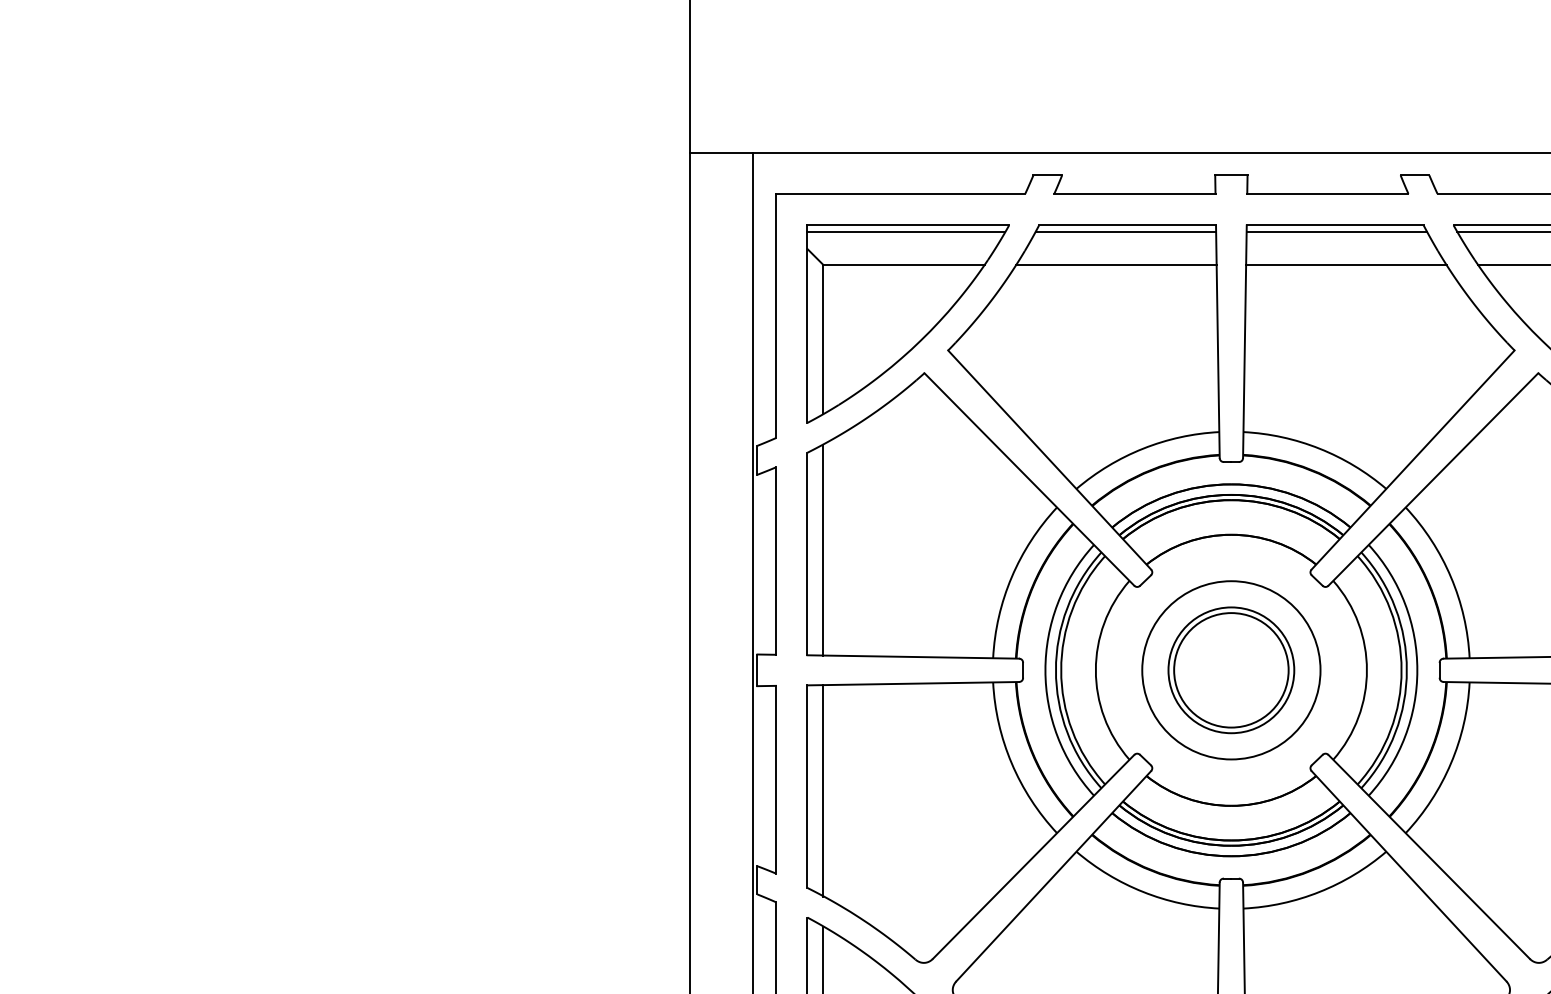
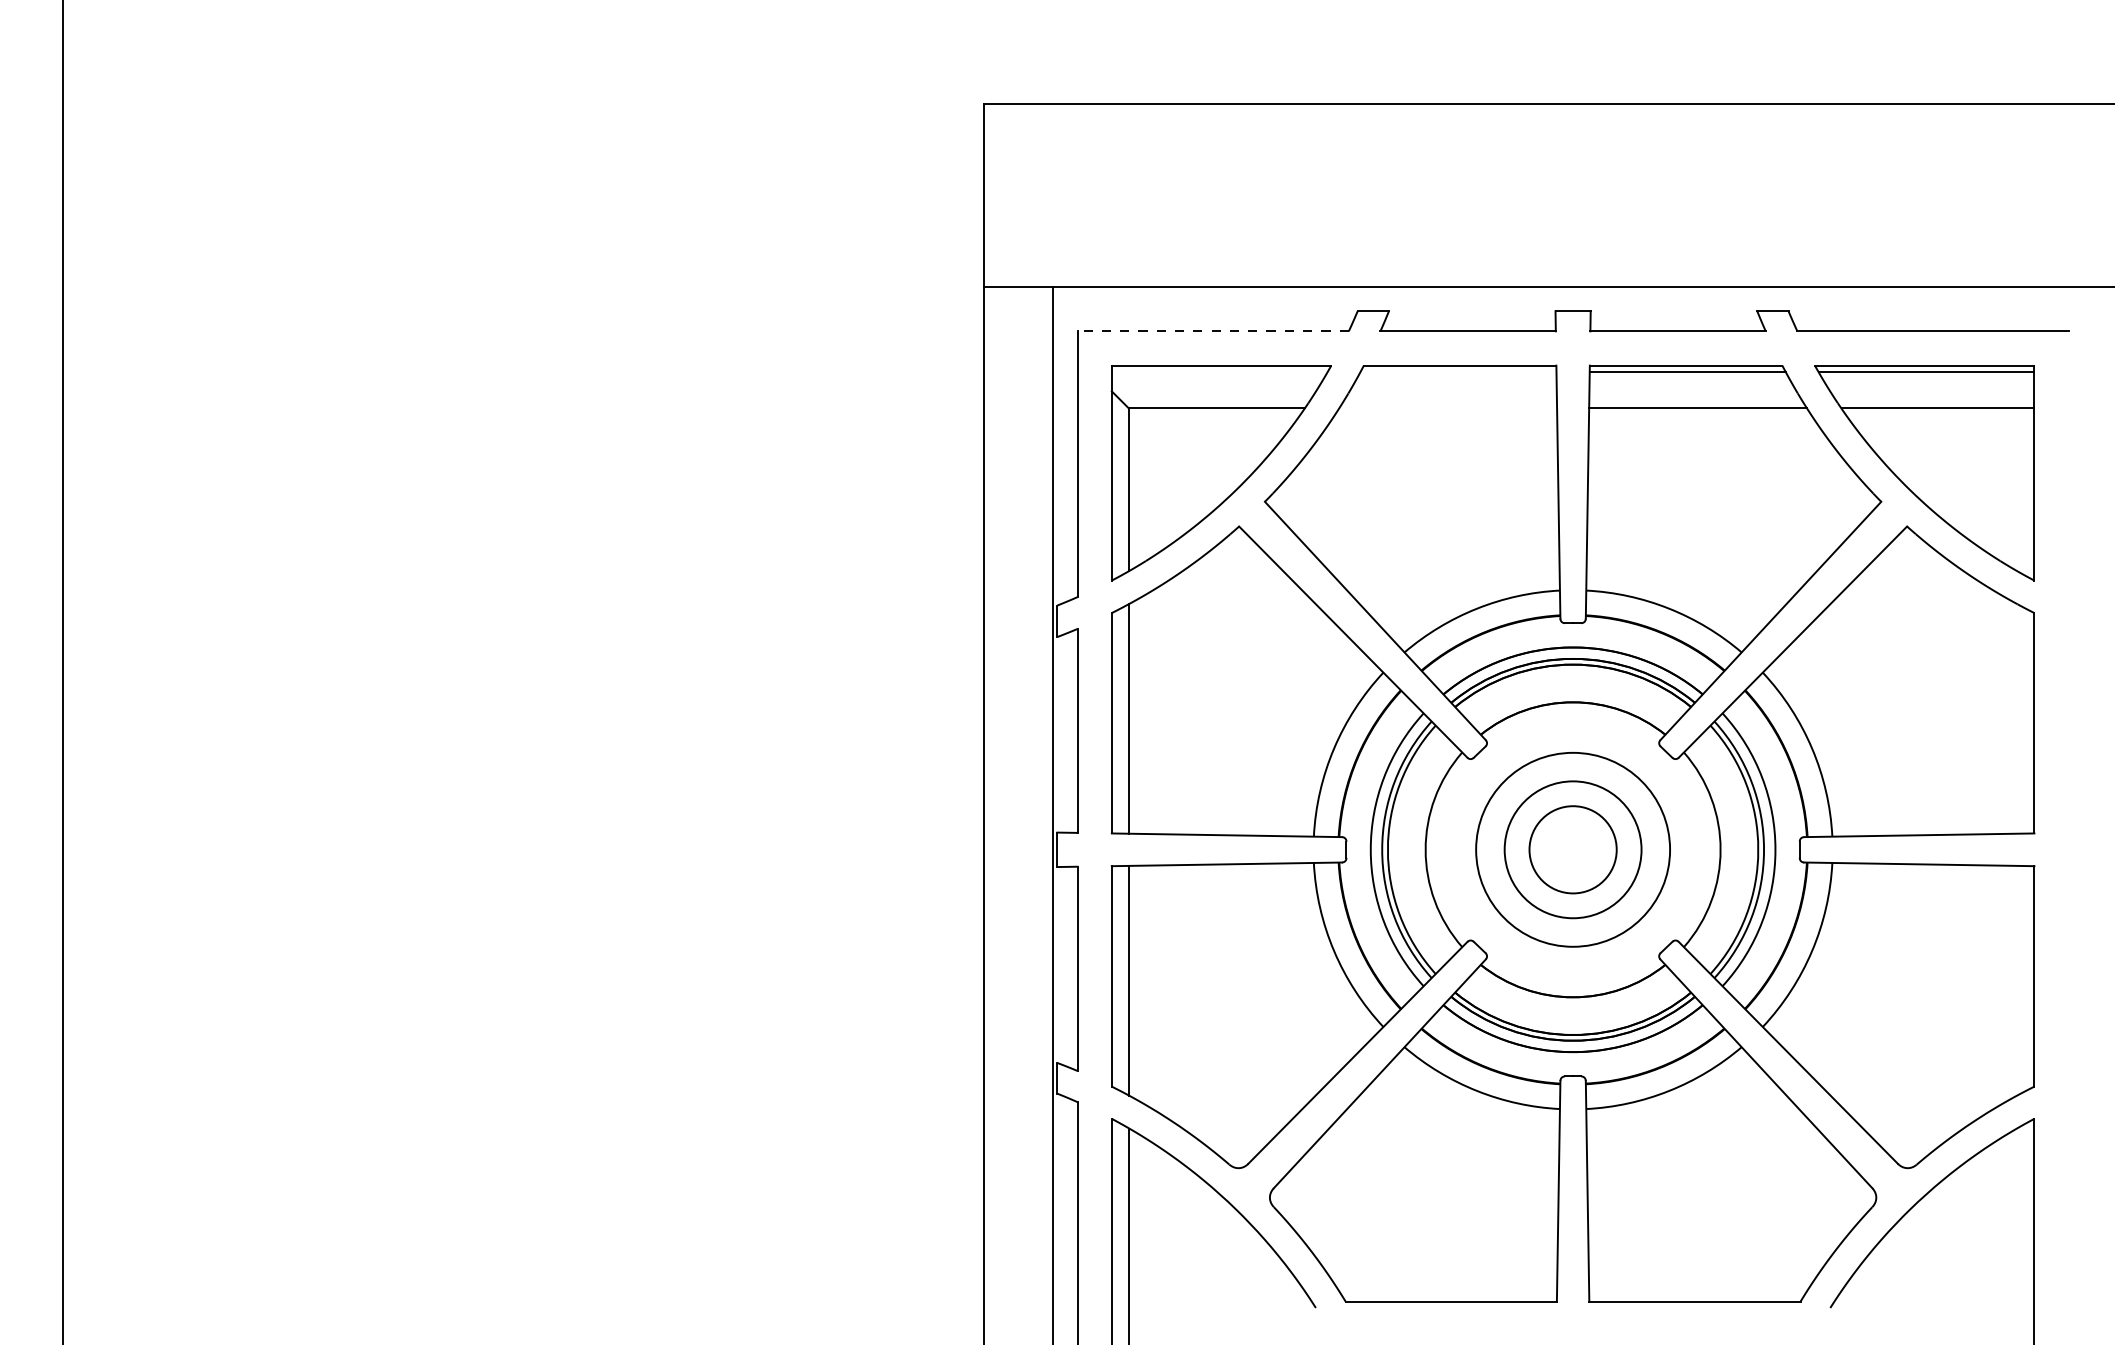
line: (900, 193) -> (1213, 331), solid -> dashed
line: (906, 231) -> (1219, 372), removed
line: (1126, 231) -> (1458, 372), removed
line: (1115, 264) -> (1447, 408), removed
circle: (1230, 670) -> (1572, 849), size x0.7

